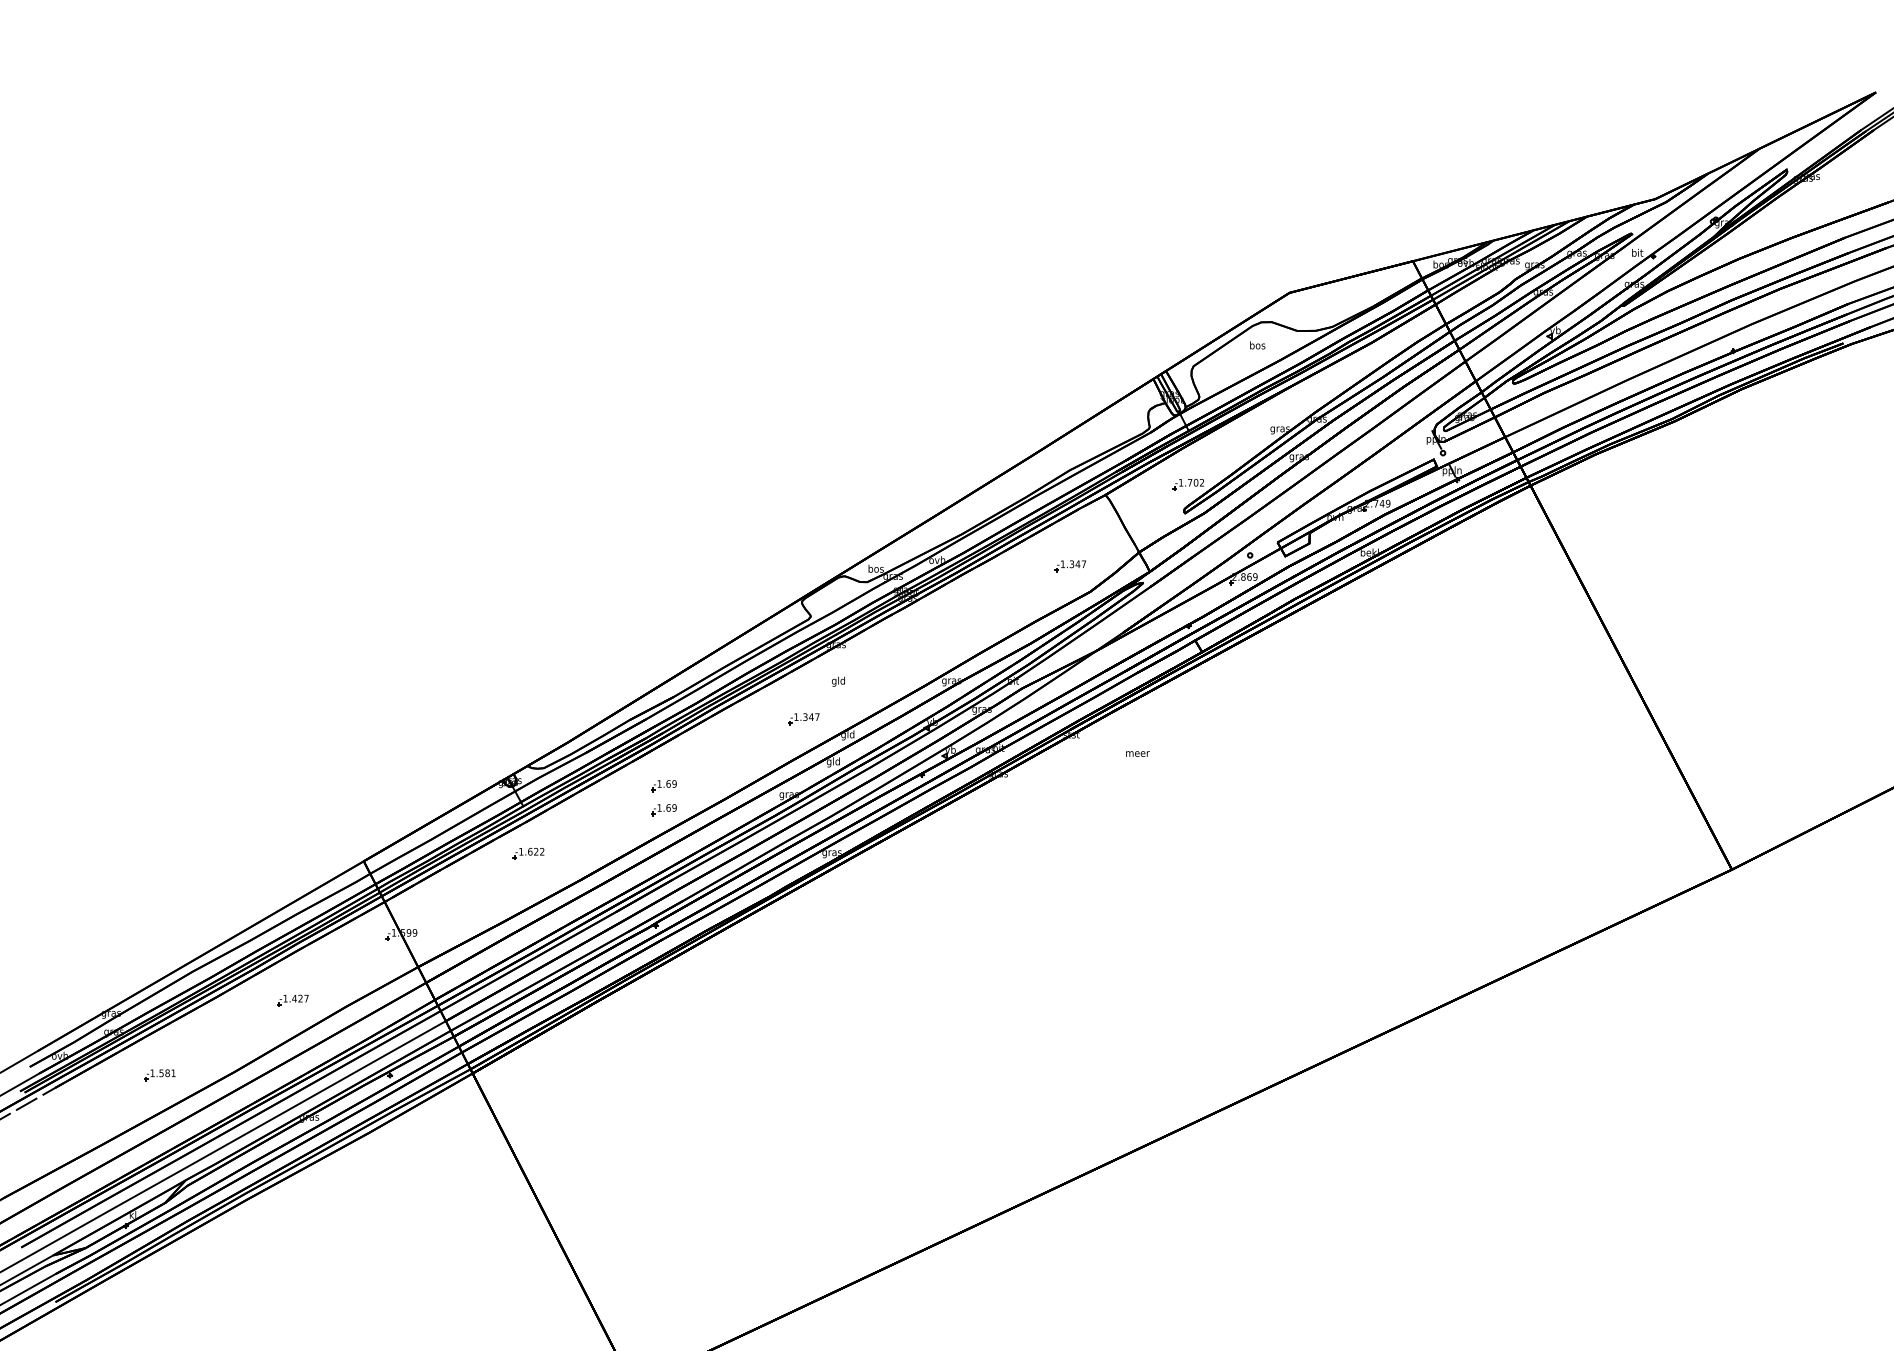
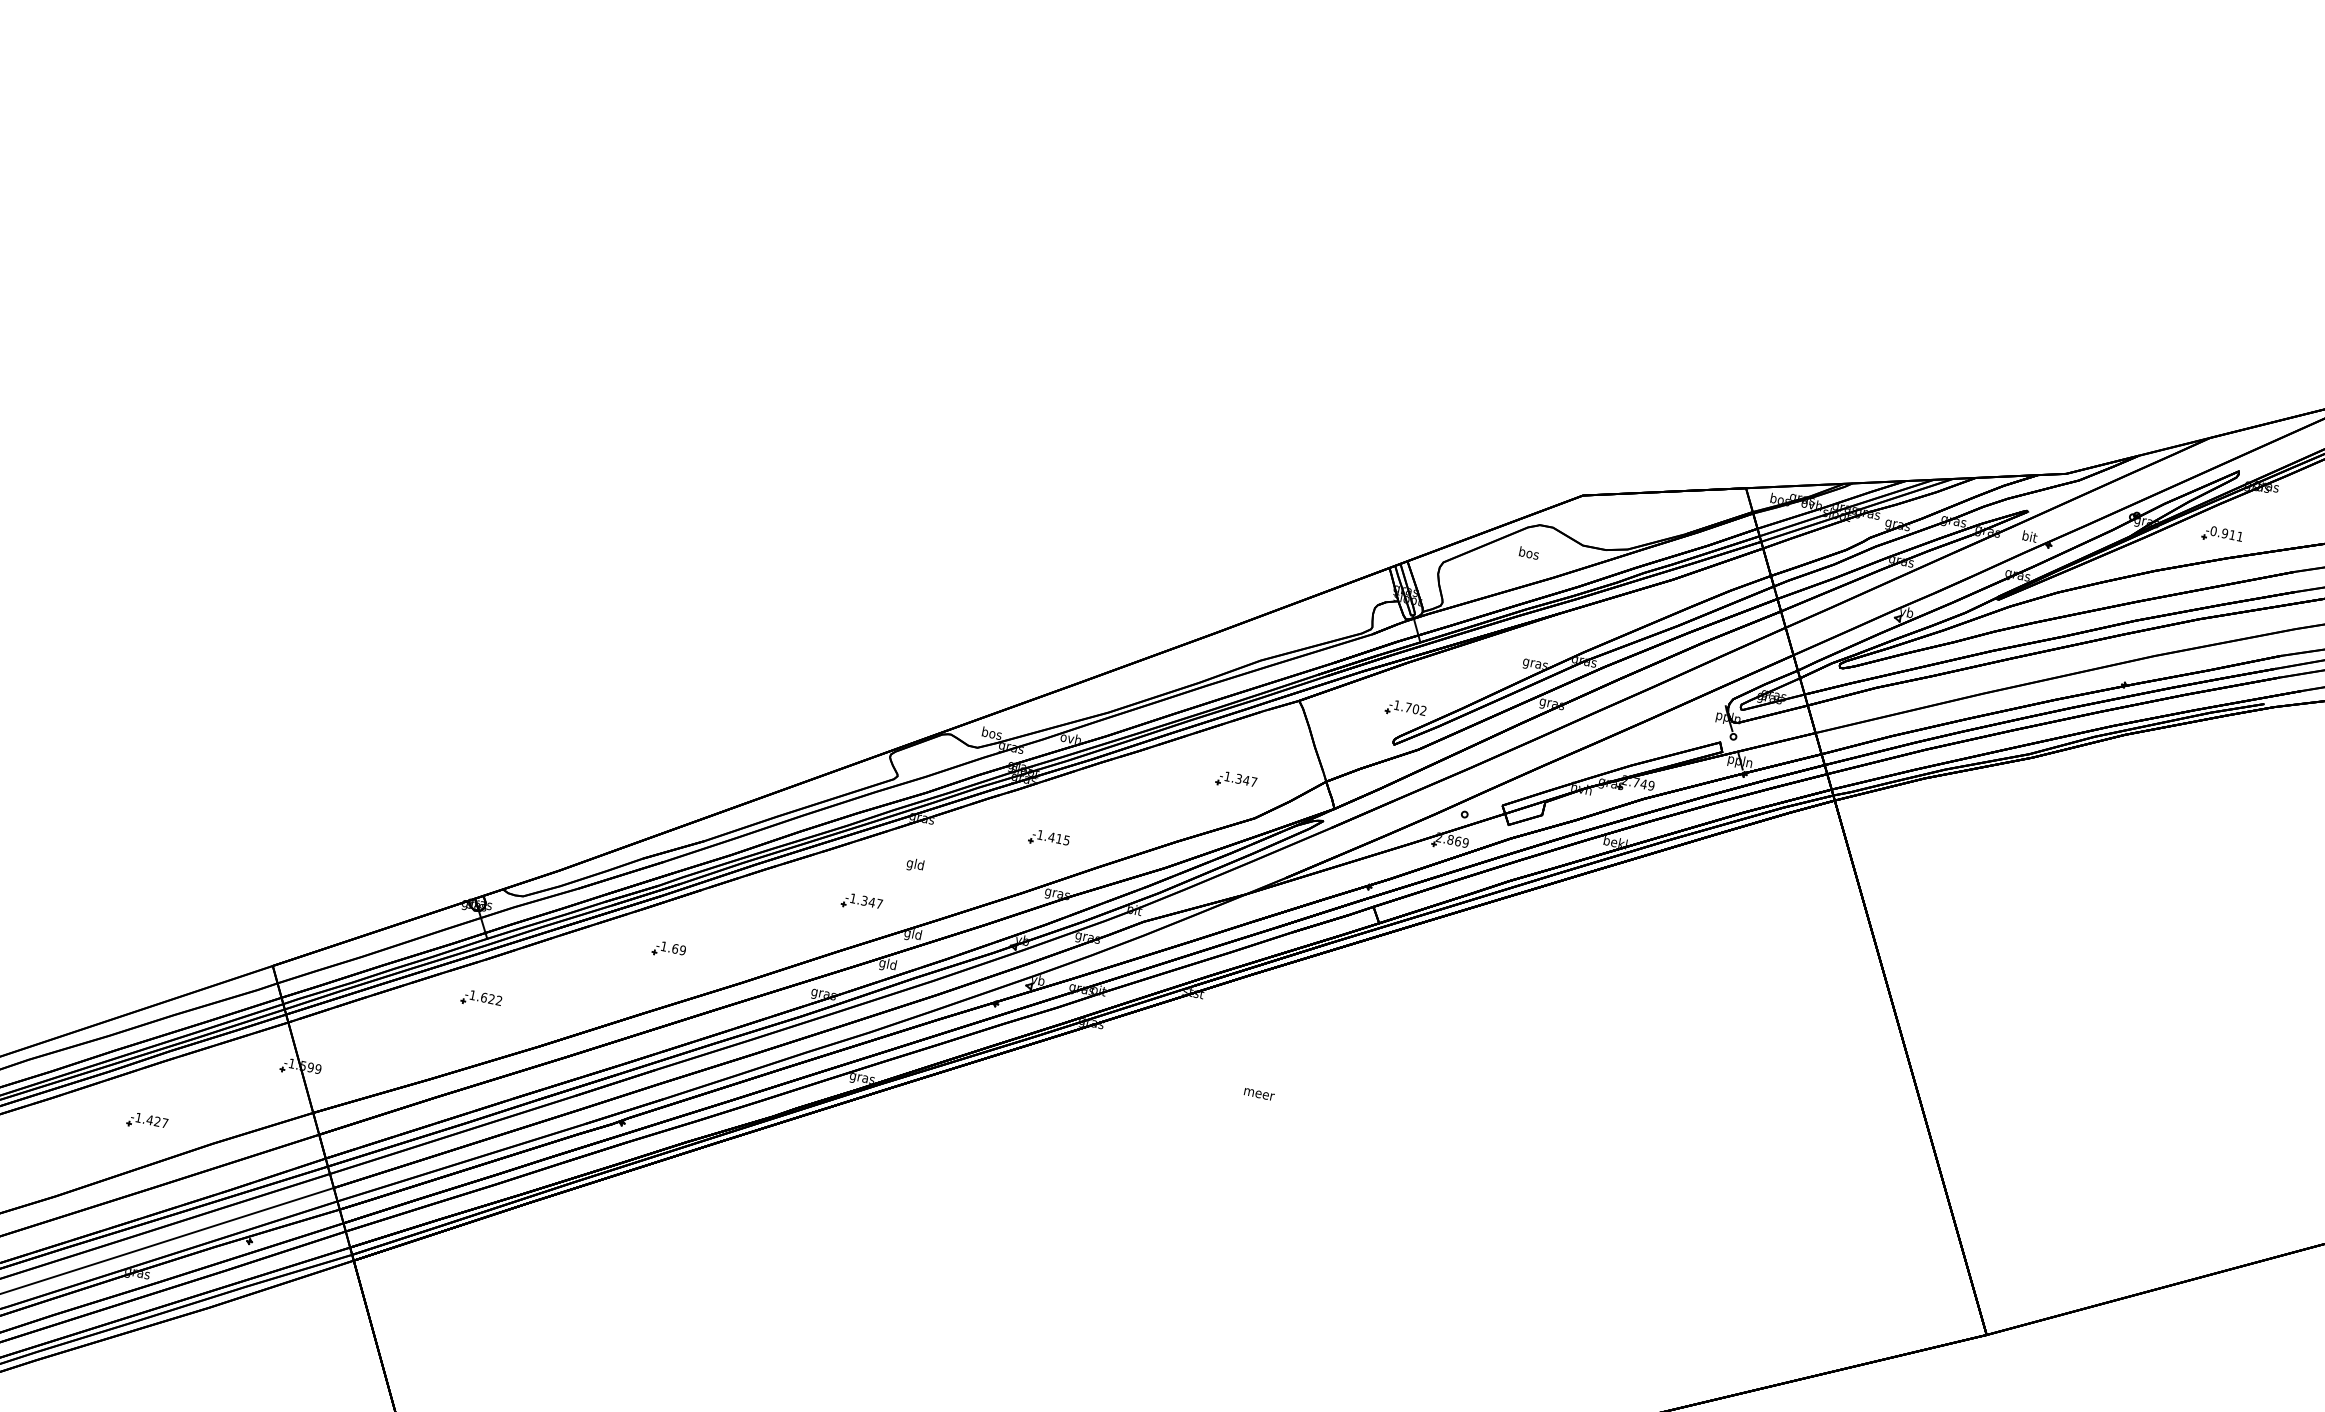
part: (1784, 221) -> (2222, 535), added
part: (936, 640) -> (1049, 839), added
text: (1137, 753) -> (1258, 1093), moved
part: (663, 810) -> (662, 980), removed

